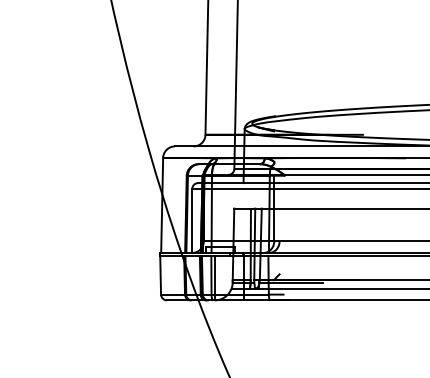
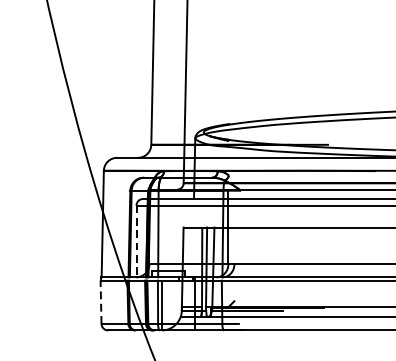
line: (192, 221) -> (136, 242), solid -> dashed
line: (160, 274) -> (100, 301), solid -> dashed

